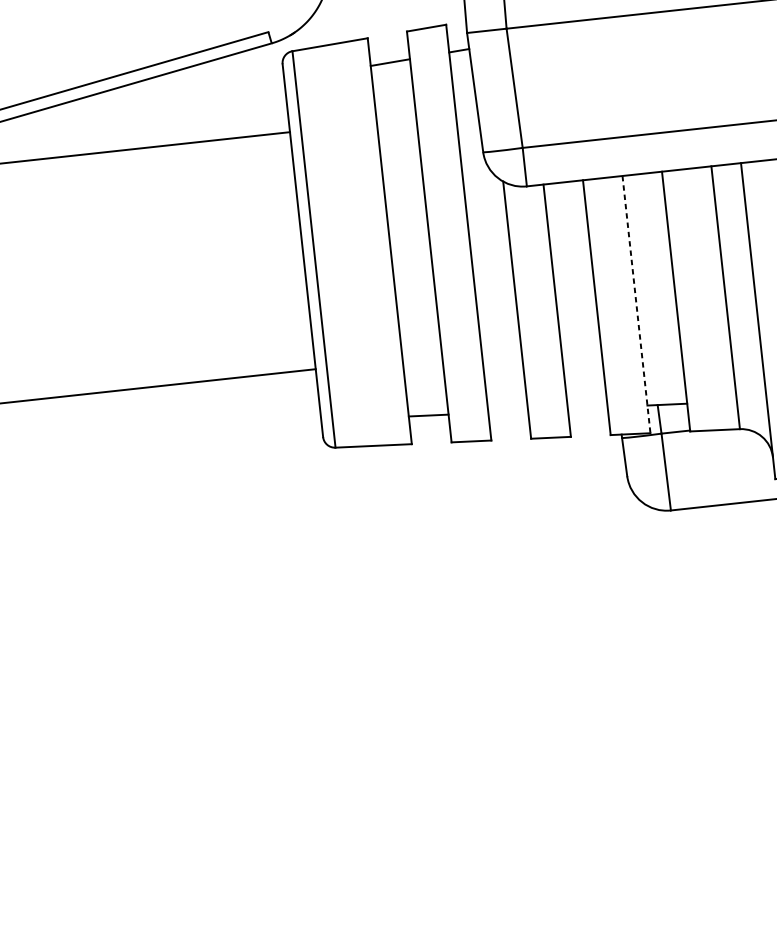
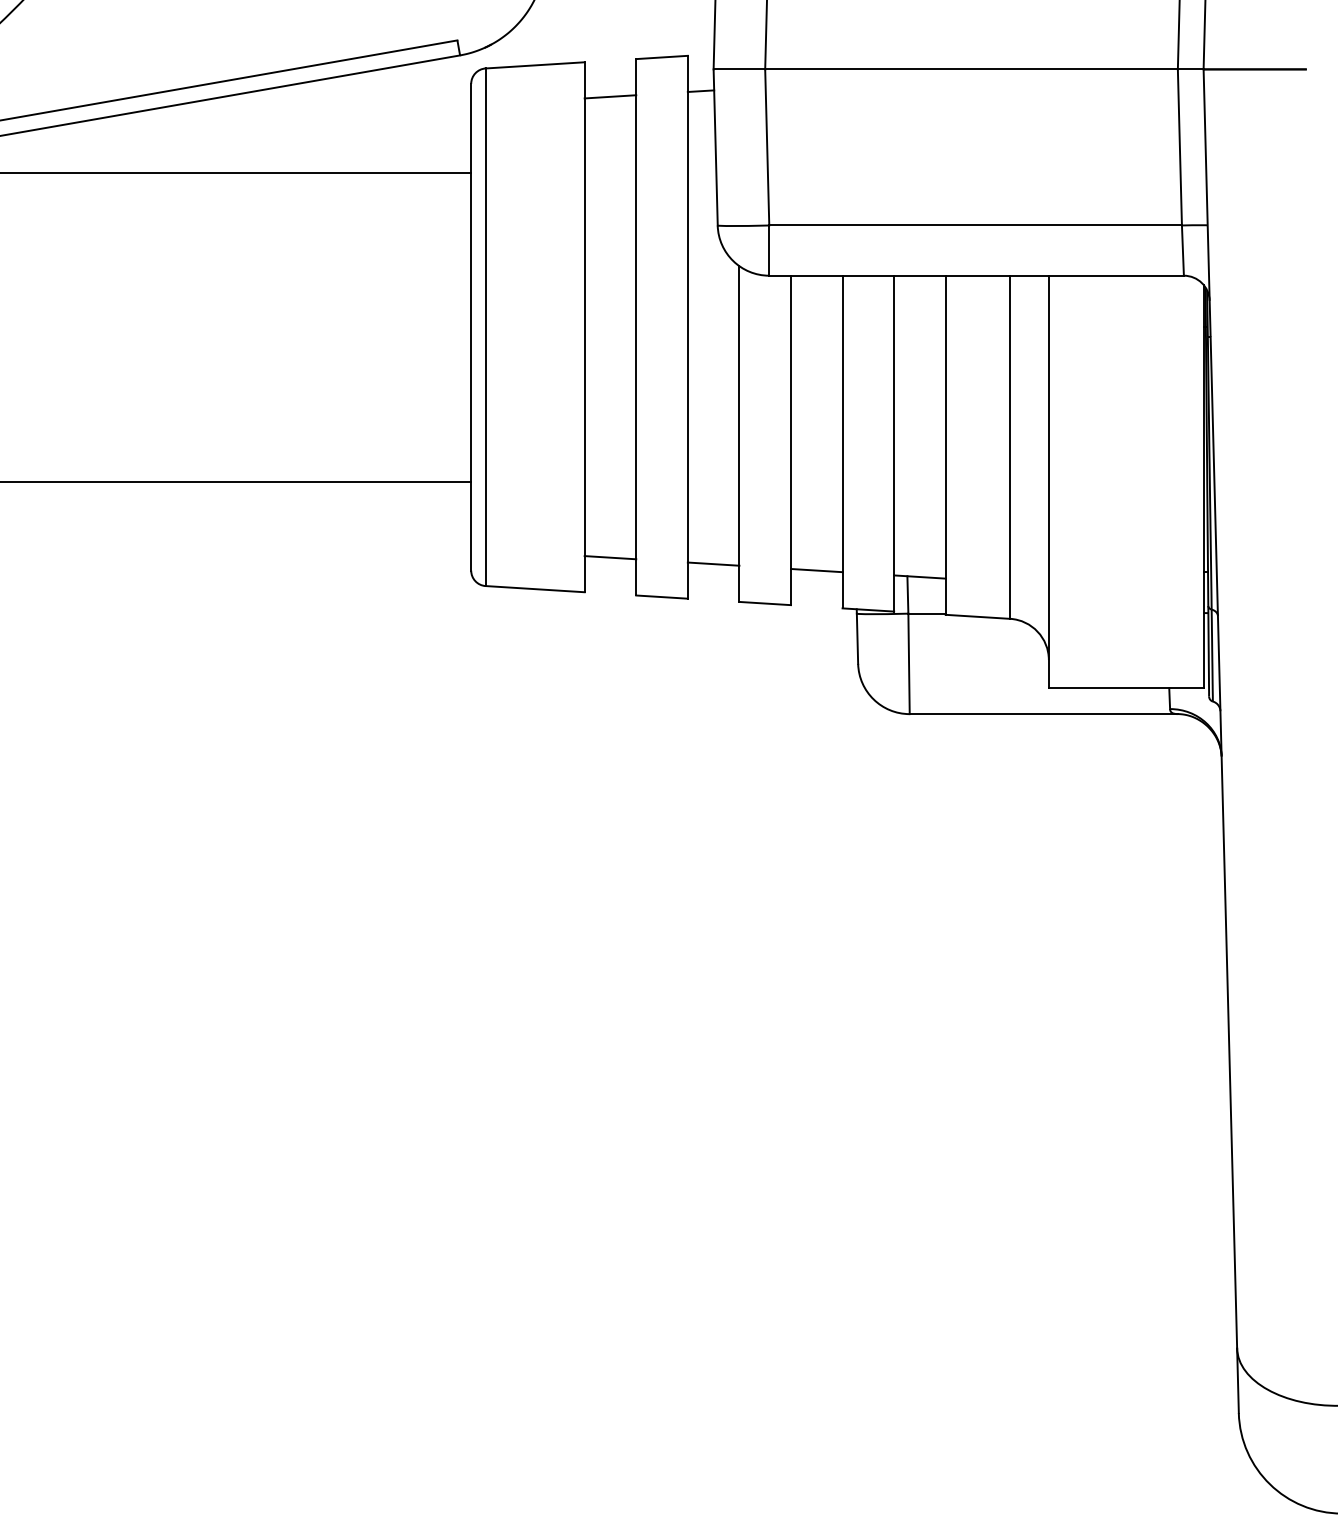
line: (636, 304) -> (894, 443), dashed -> solid
line: (587, 408) -> (816, 570), added
line: (508, 411) -> (713, 563), added

